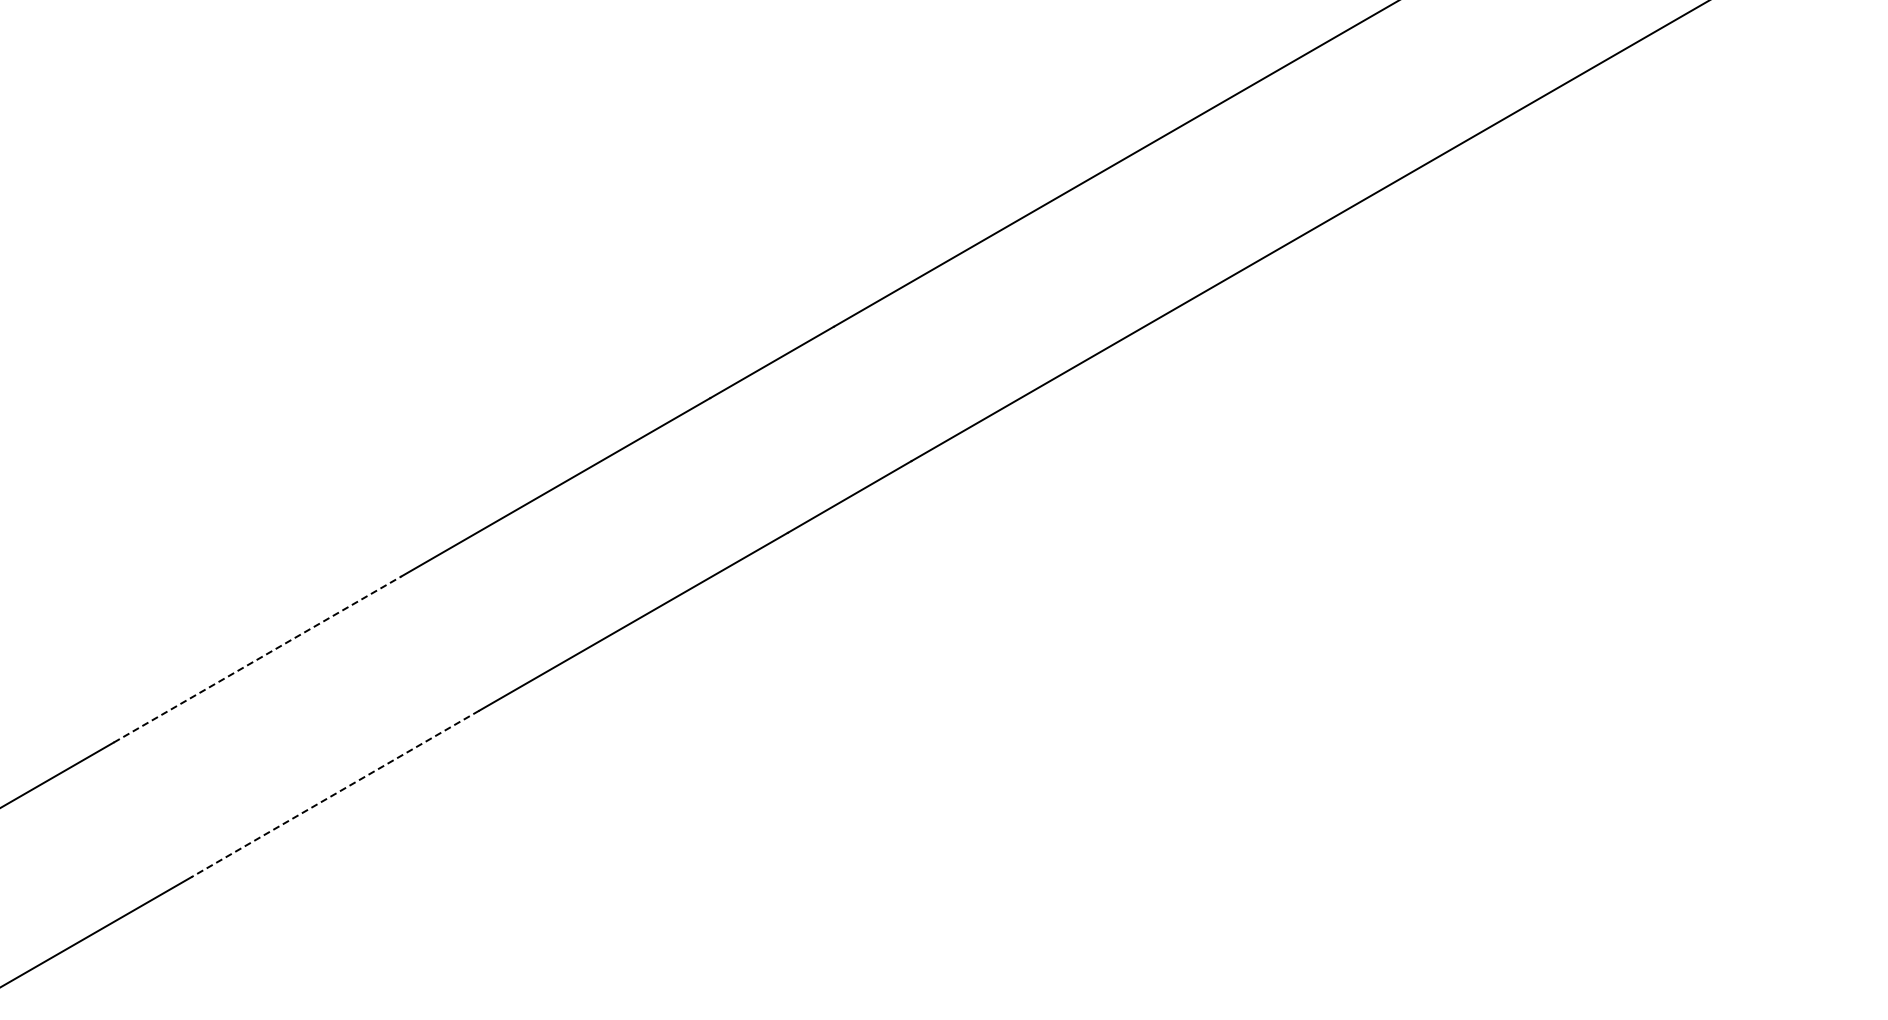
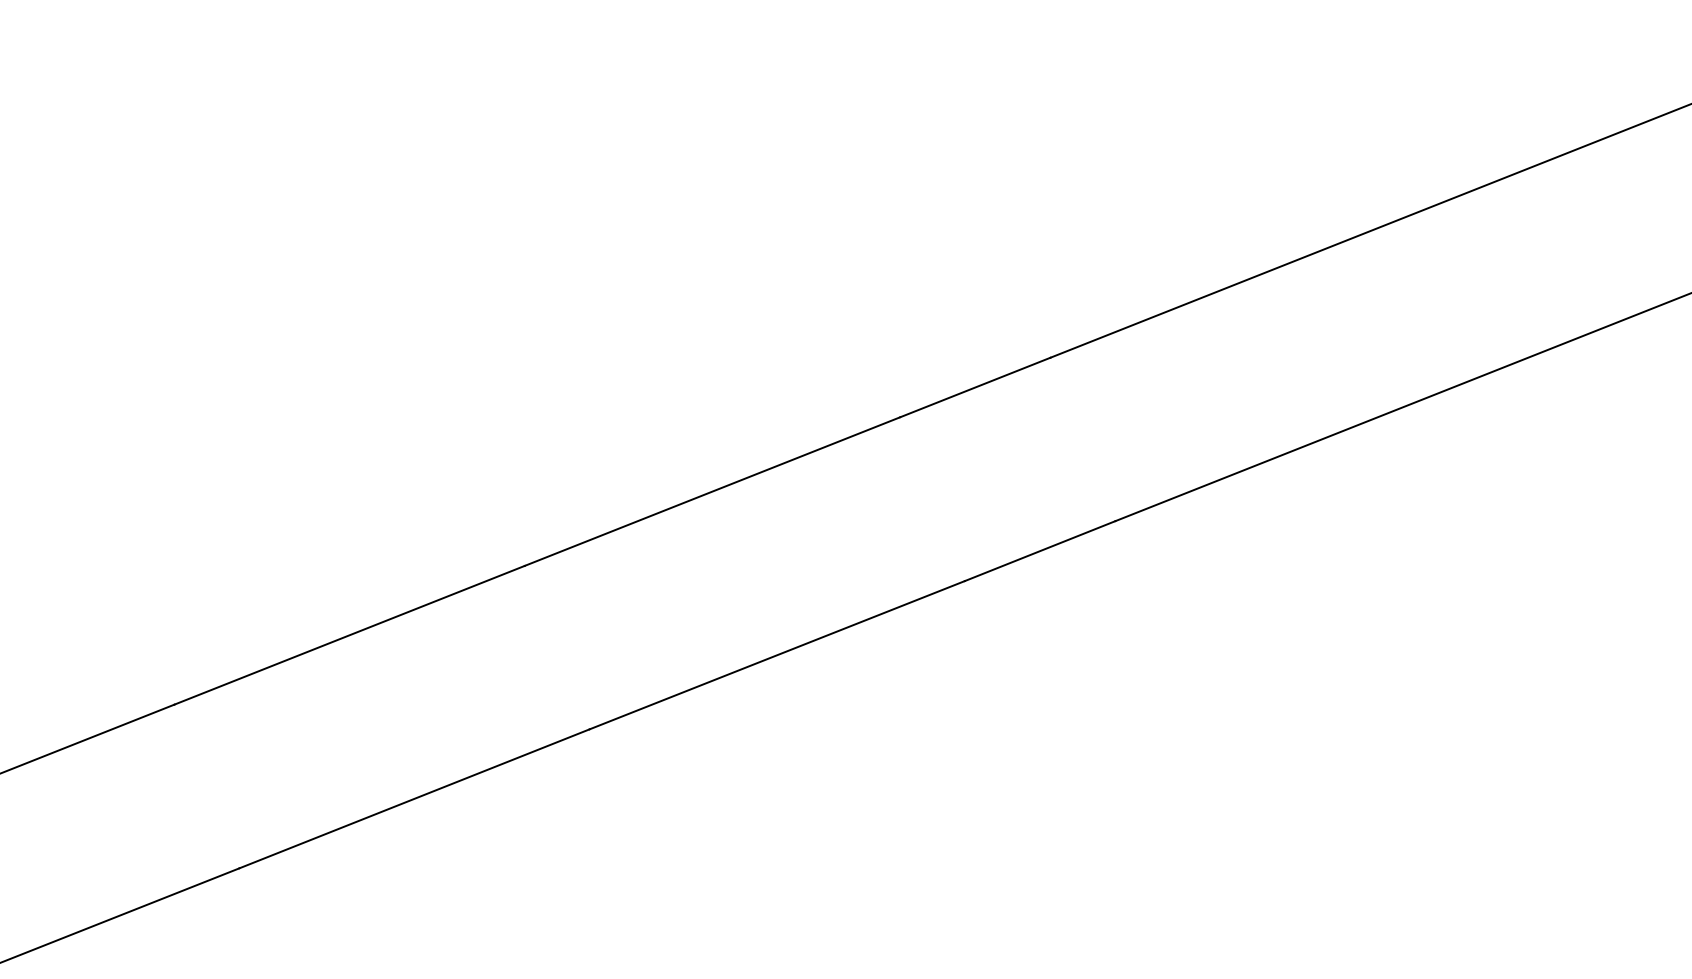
line: (258, 659) -> (350, 635), dashed -> solid
line: (334, 794) -> (413, 799), dashed -> solid

